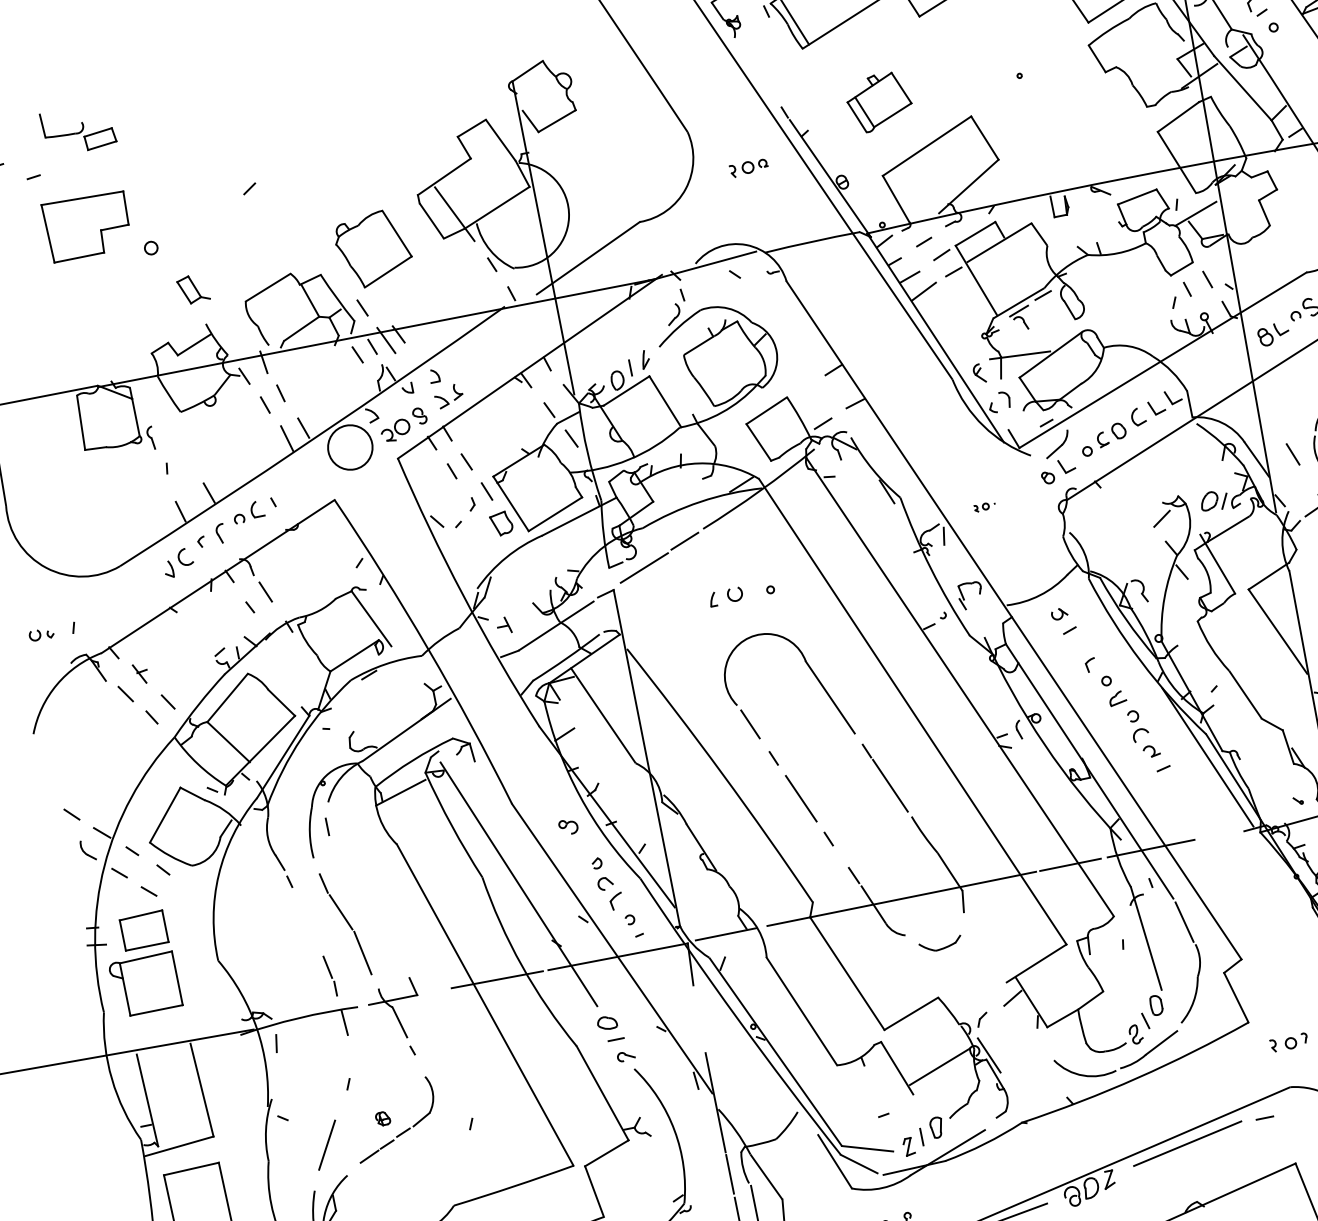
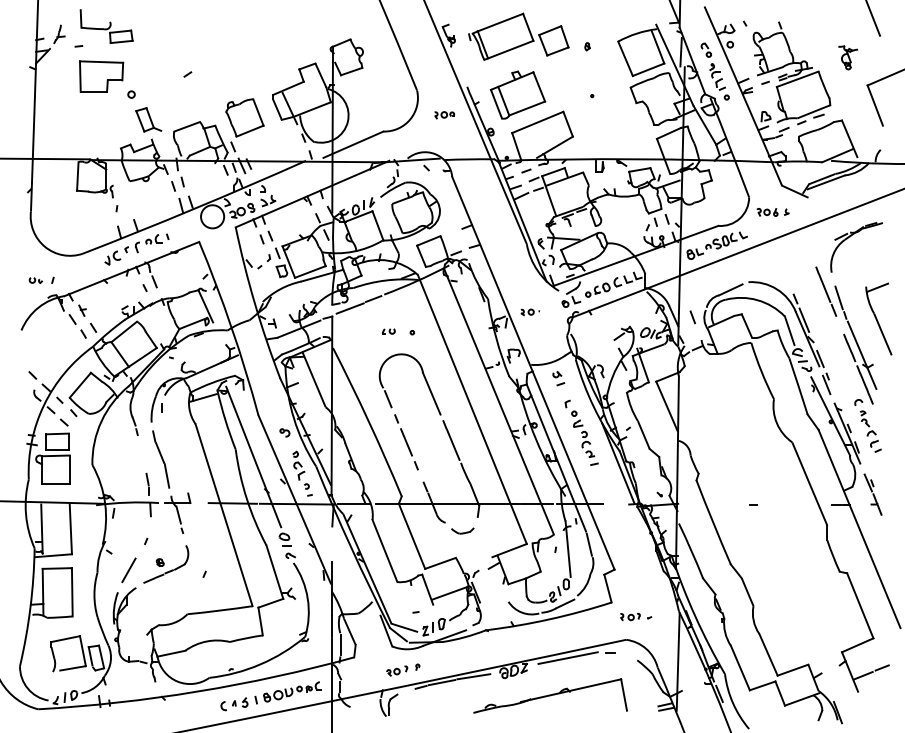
part: (878, 101) -> (517, 94), size x1.67
part: (78, 129) -> (106, 26), size x1.43
part: (192, 288) -> (148, 119), size x1.67
part: (983, 507) -> (529, 312), size x1.67
part: (725, 596) -> (388, 331), size x0.71

